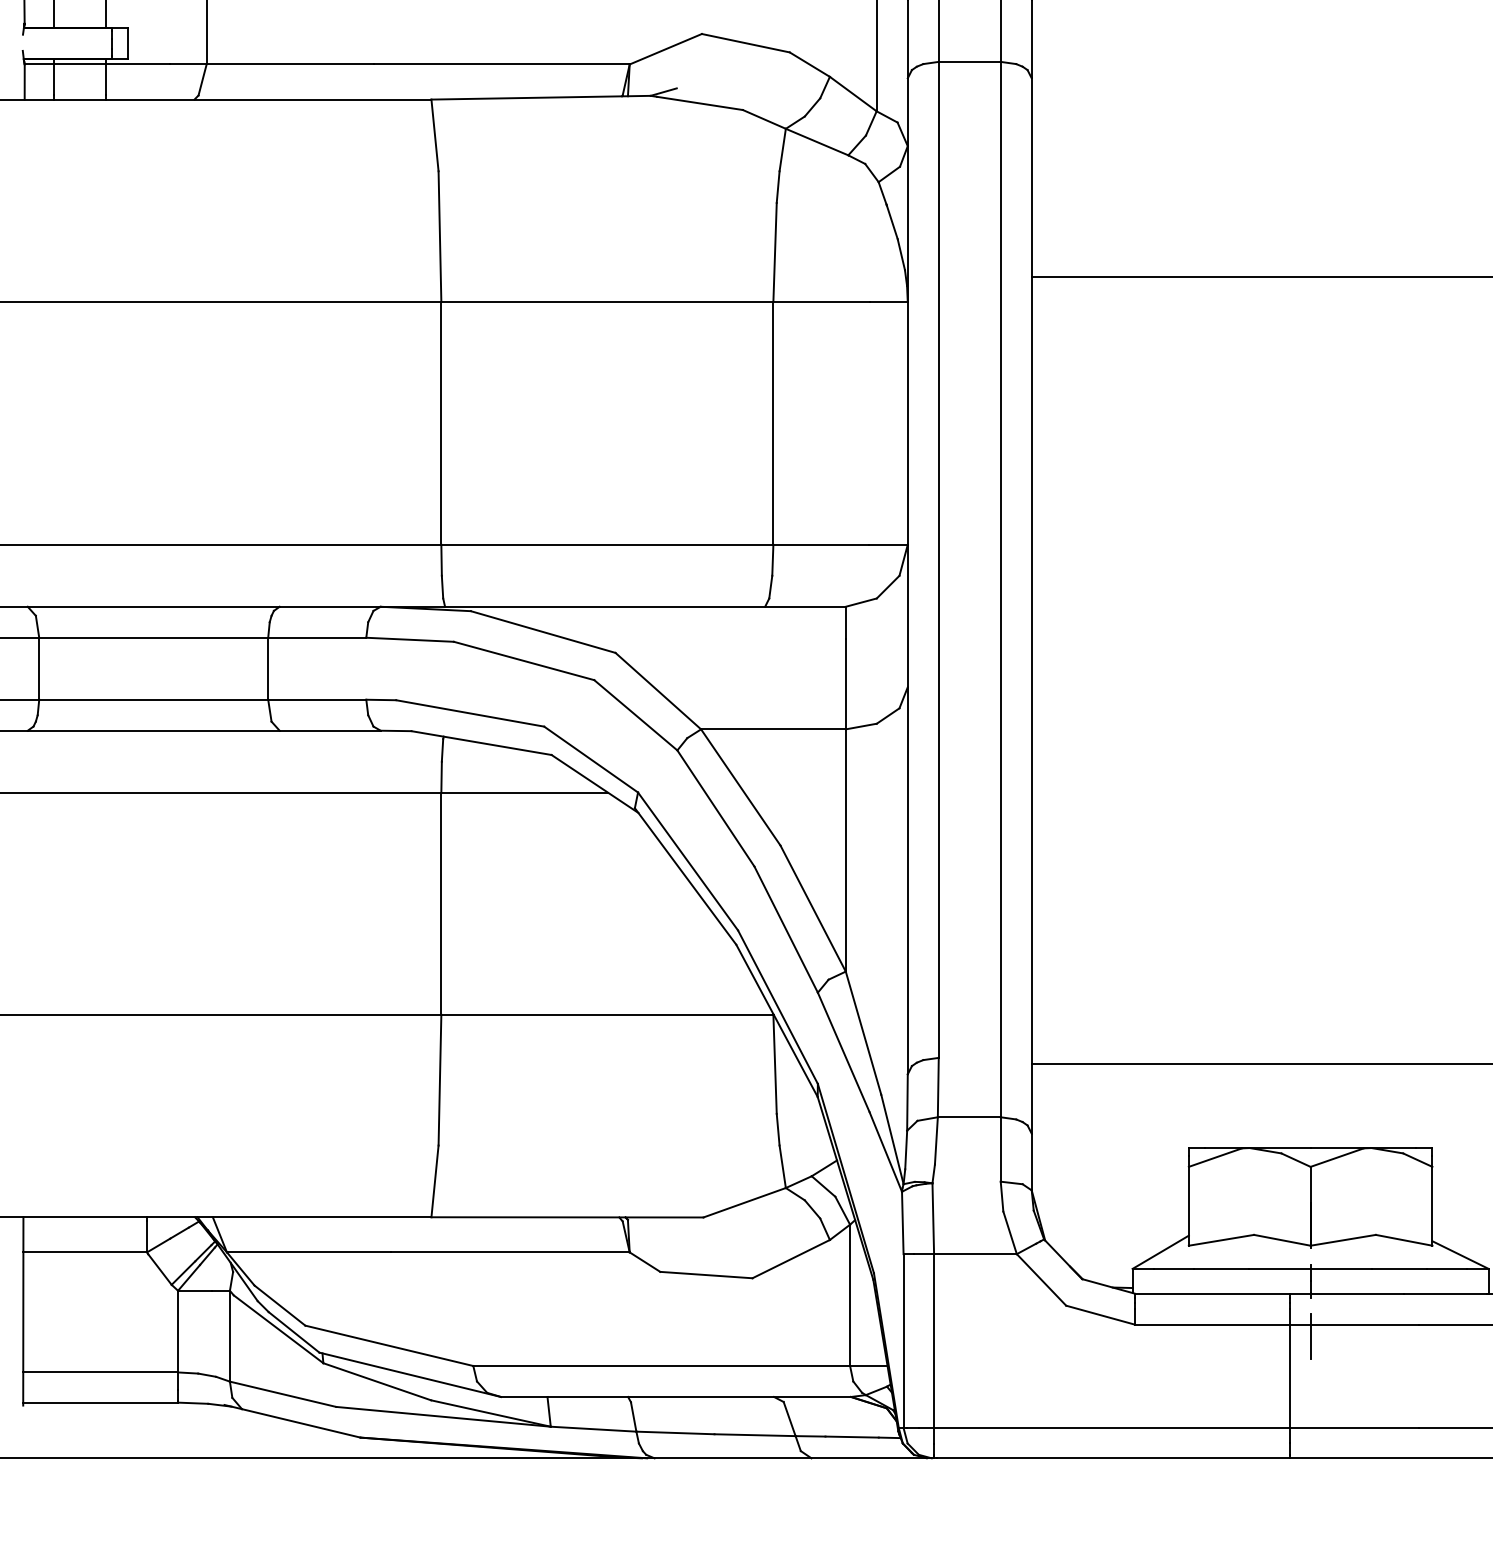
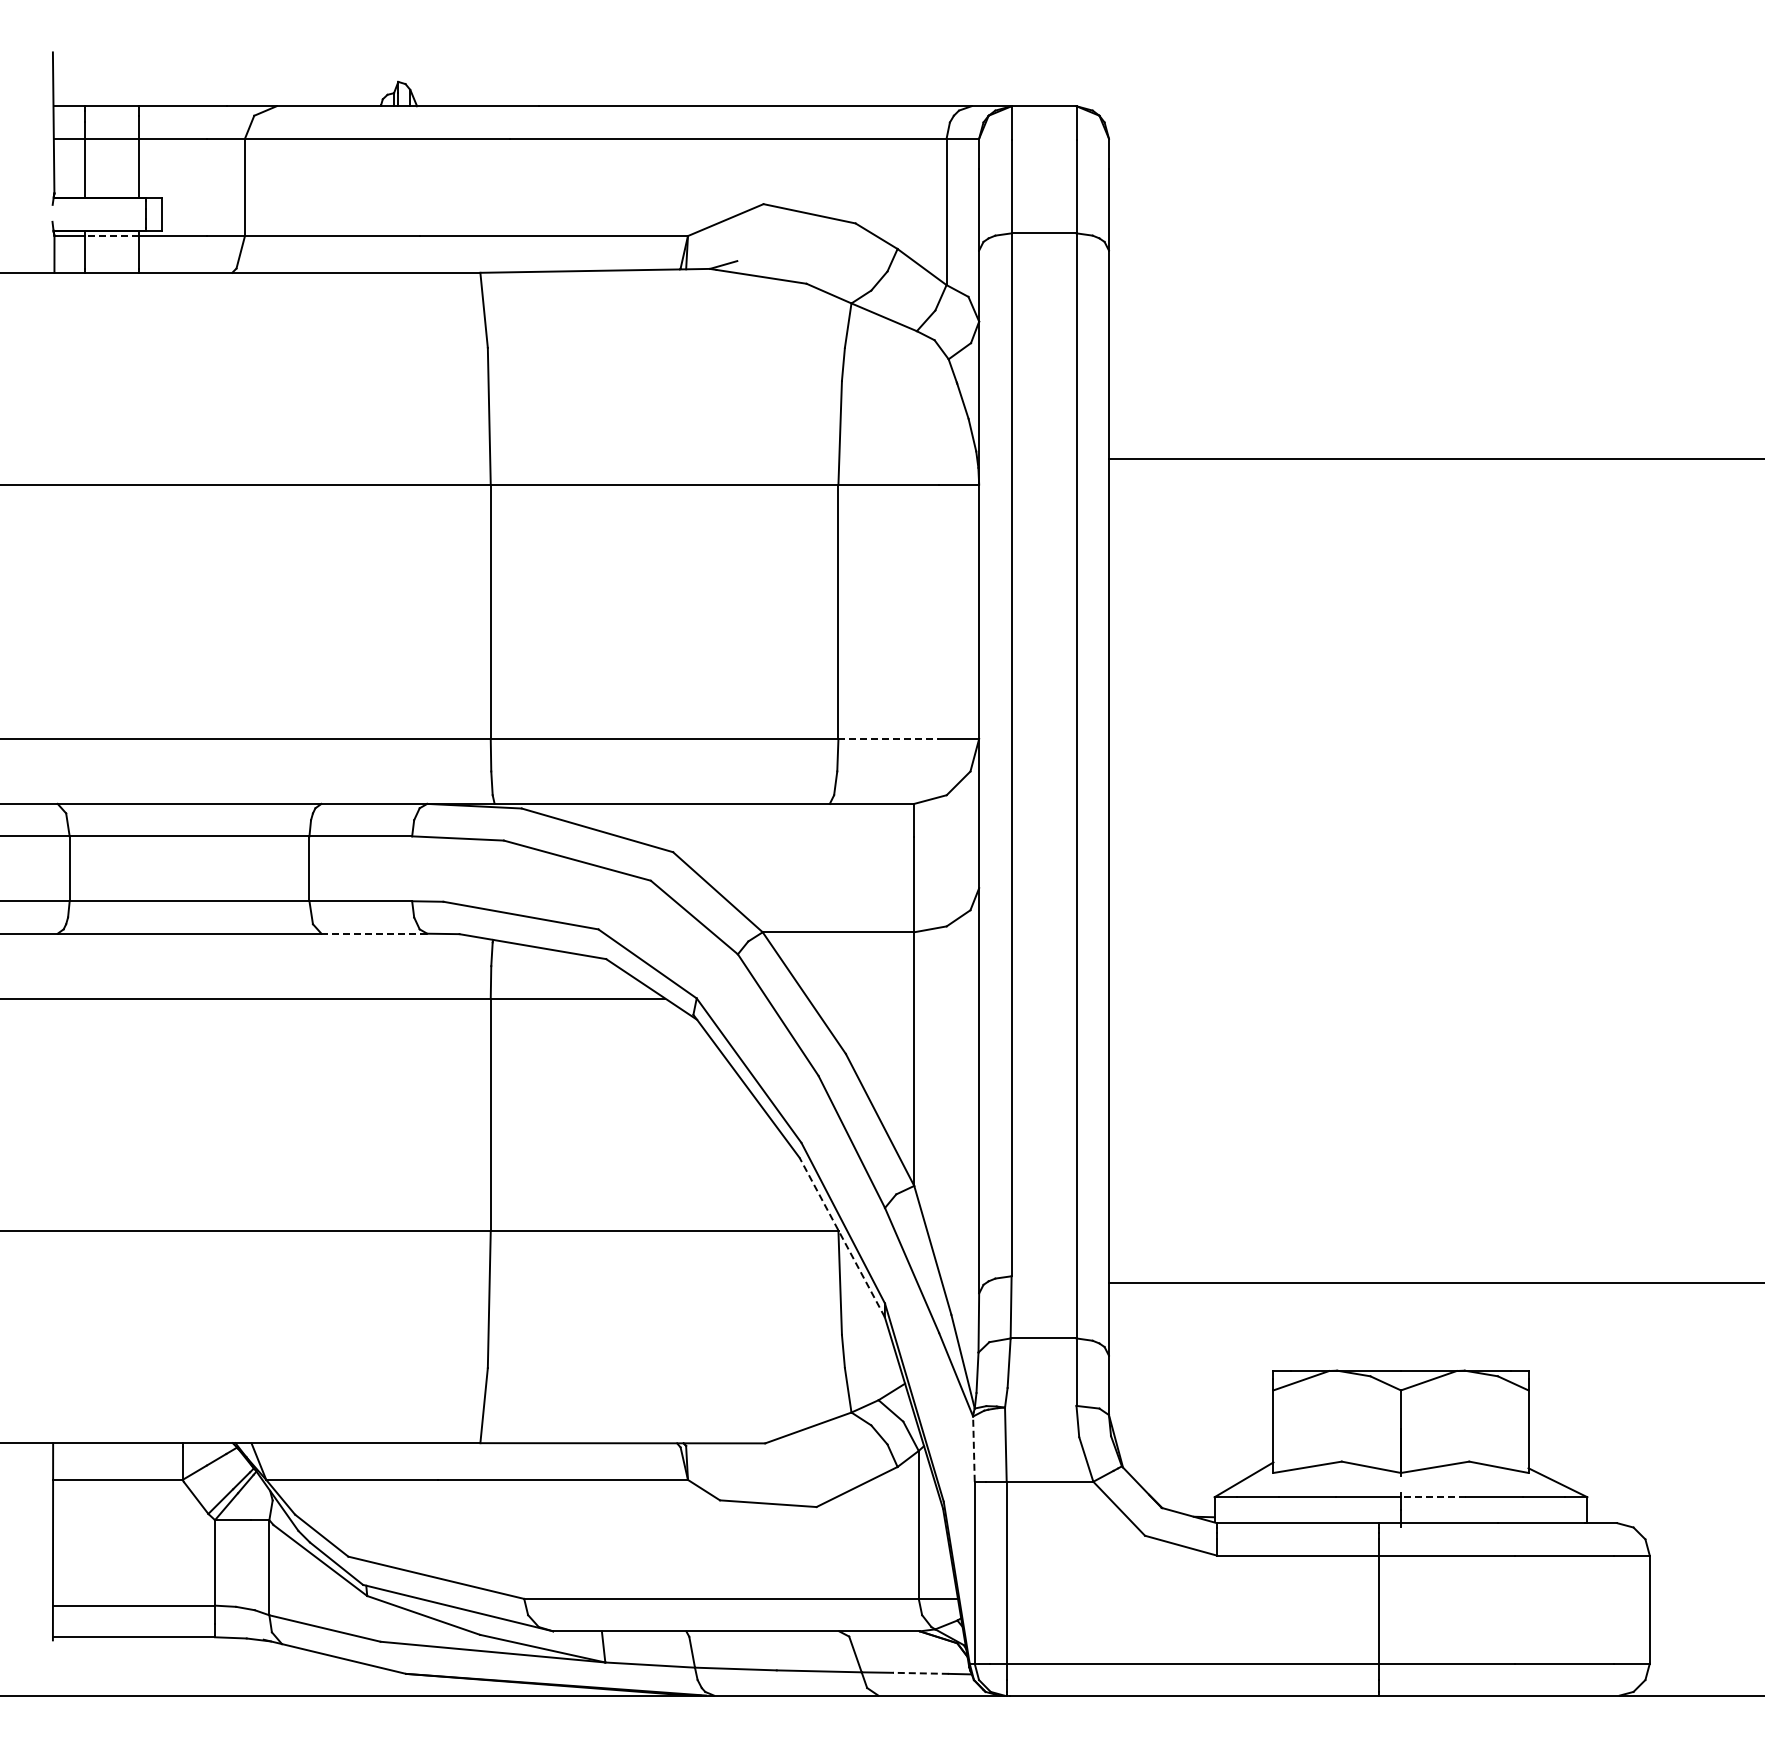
line: (80, 64) -> (112, 236), solid -> dashed
line: (822, 545) -> (889, 739), solid -> dashed
line: (330, 730) -> (374, 933), solid -> dashed
line: (777, 1020) -> (842, 1237), solid -> dashed
line: (902, 1223) -> (973, 1449), solid -> dashed
line: (1340, 1269) -> (1432, 1497), solid -> dashed
line: (1311, 1336) -> (1401, 1567), removed
line: (851, 1437) -> (920, 1673), solid -> dashed

